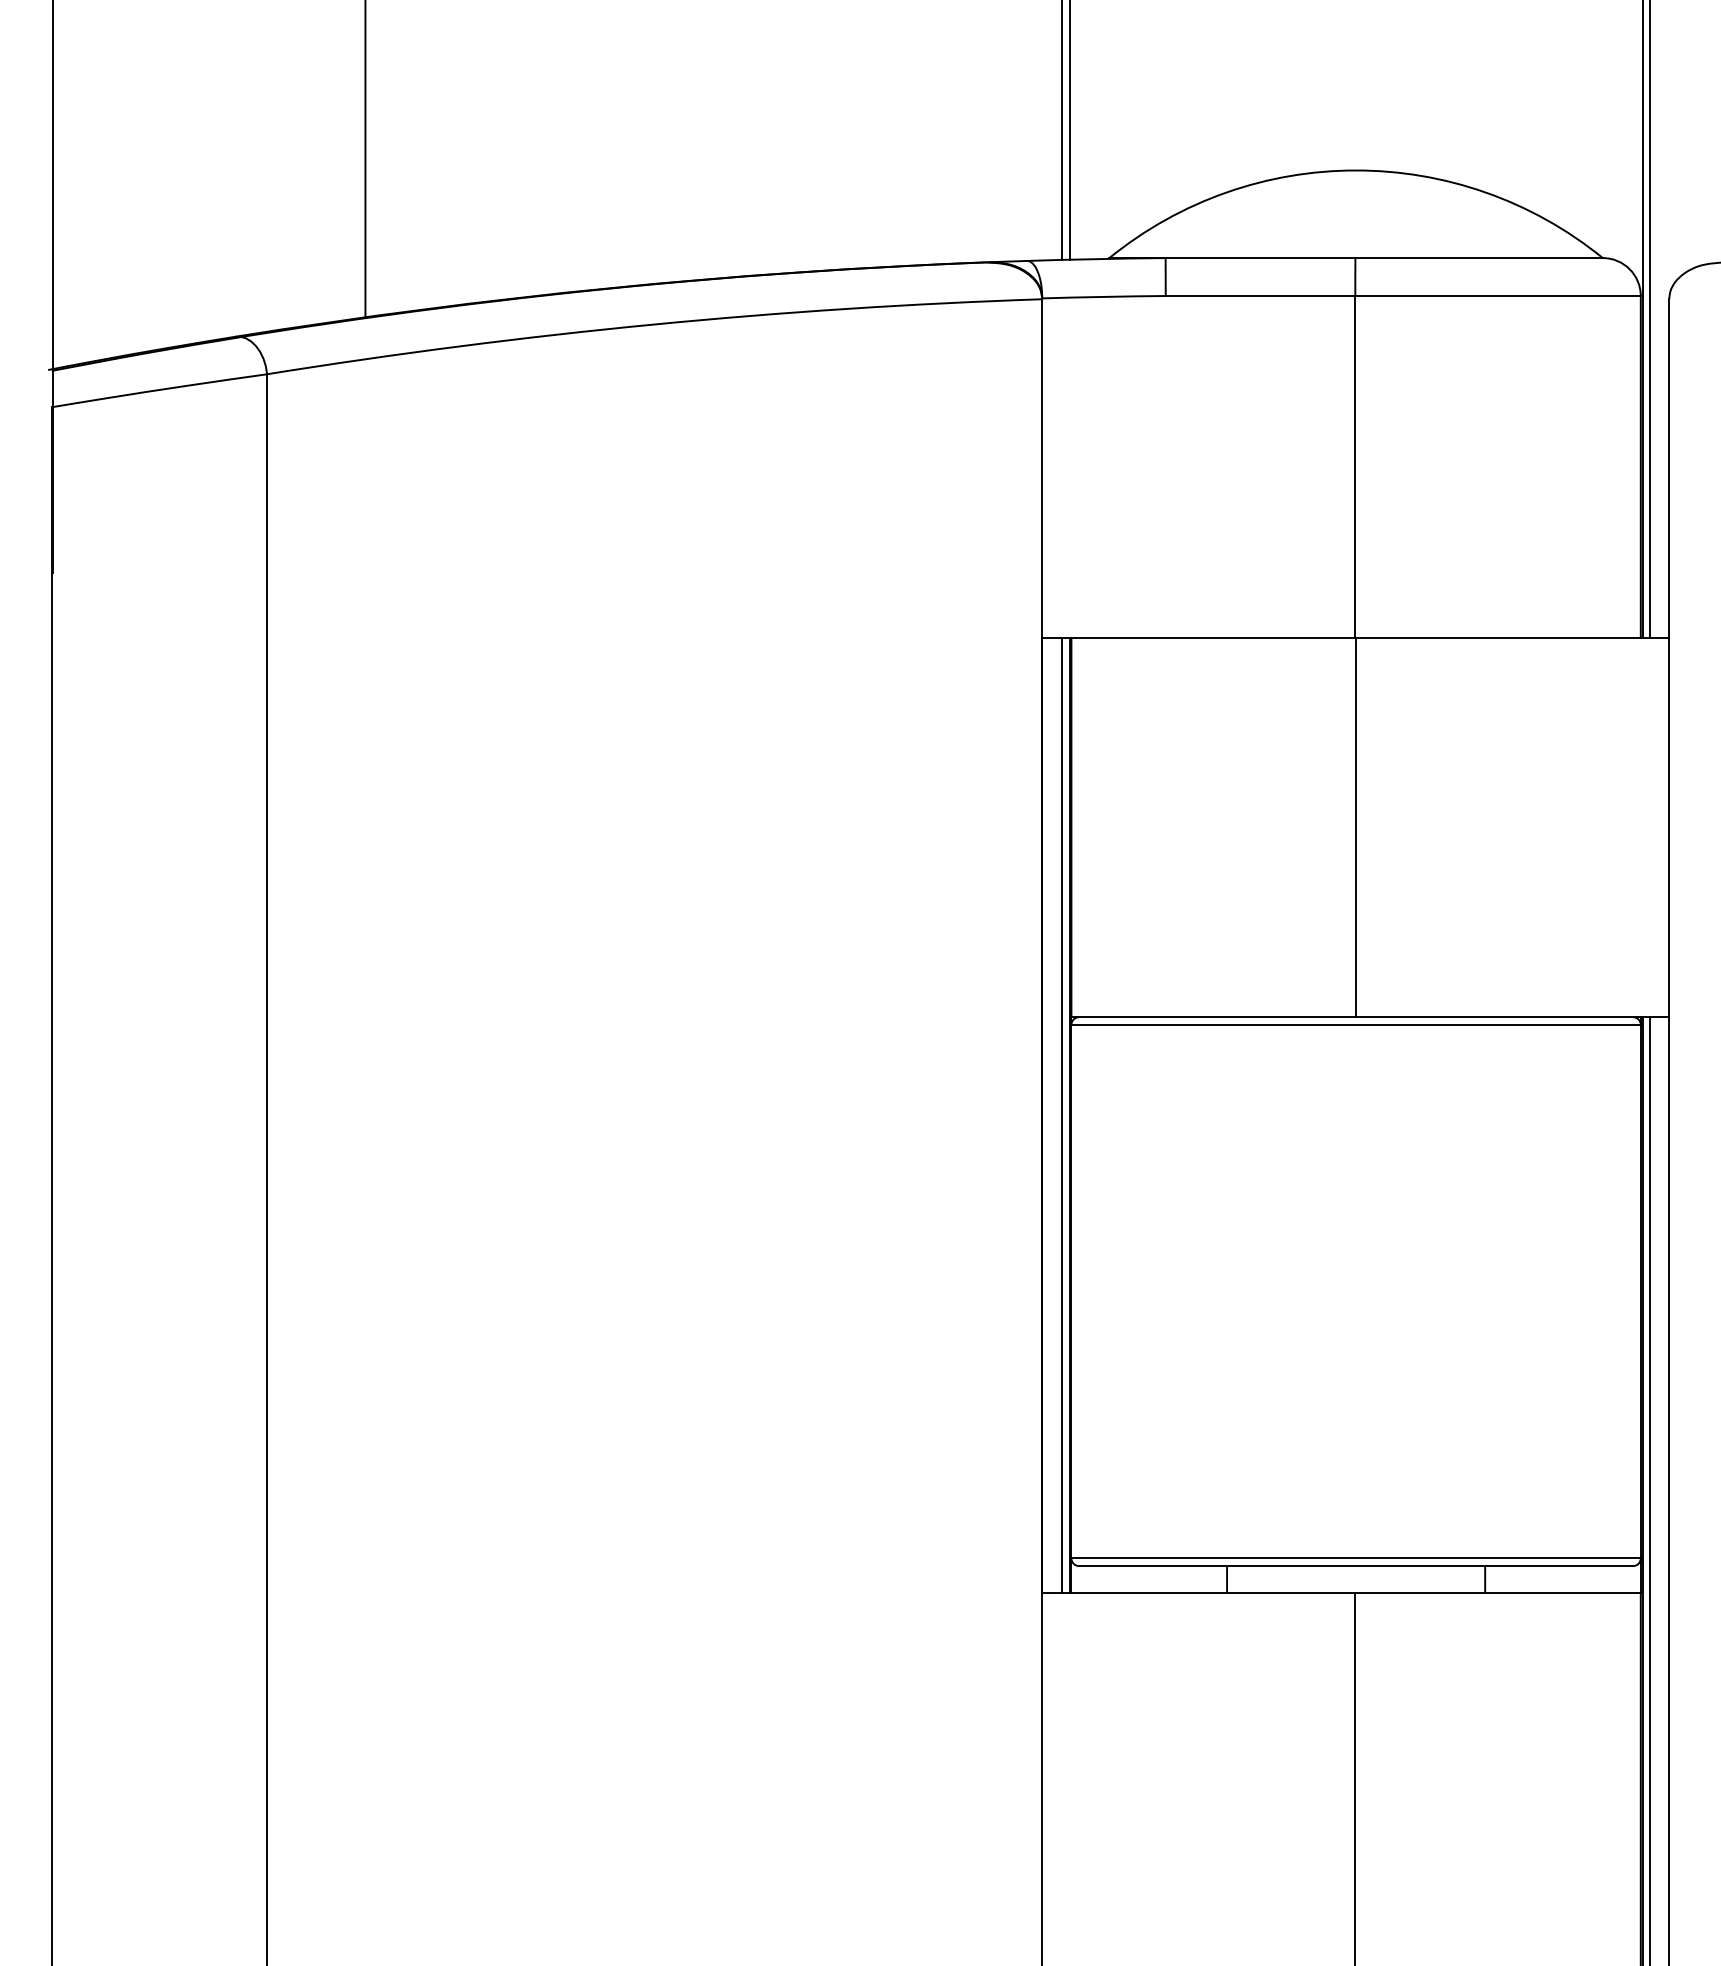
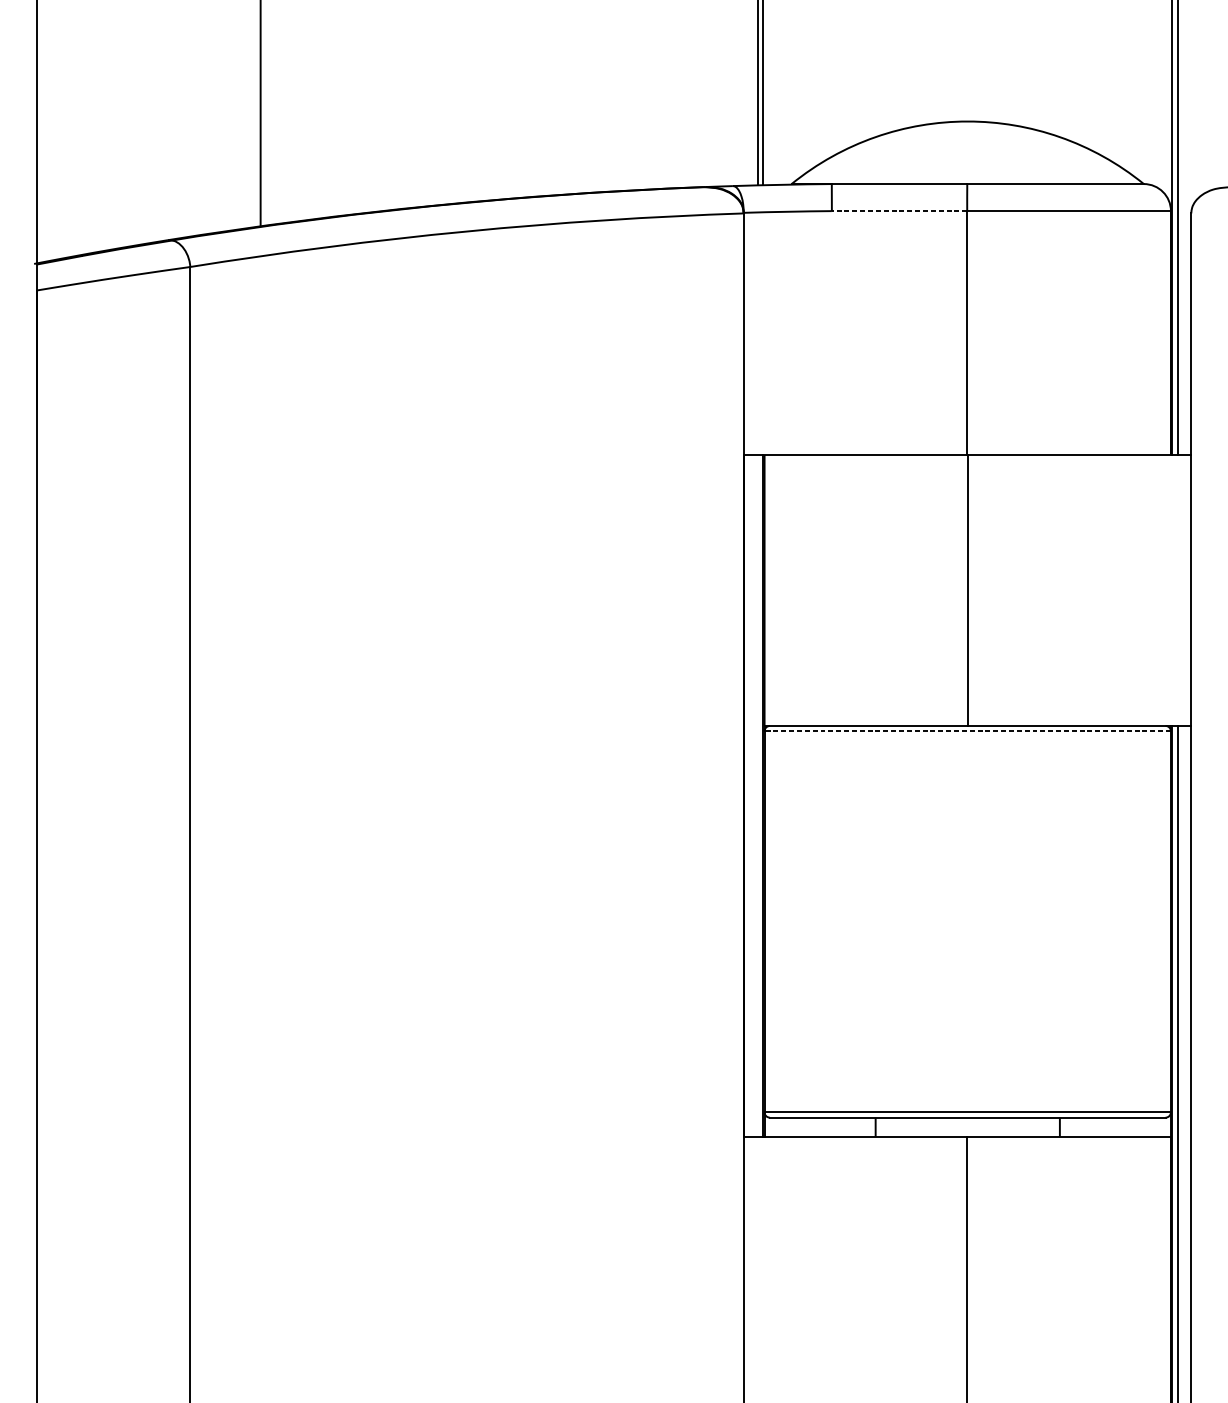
line: (1260, 296) -> (899, 211), solid -> dashed
line: (1356, 1024) -> (968, 731), solid -> dashed
line: (1061, 1114) -> (757, 795), removed

